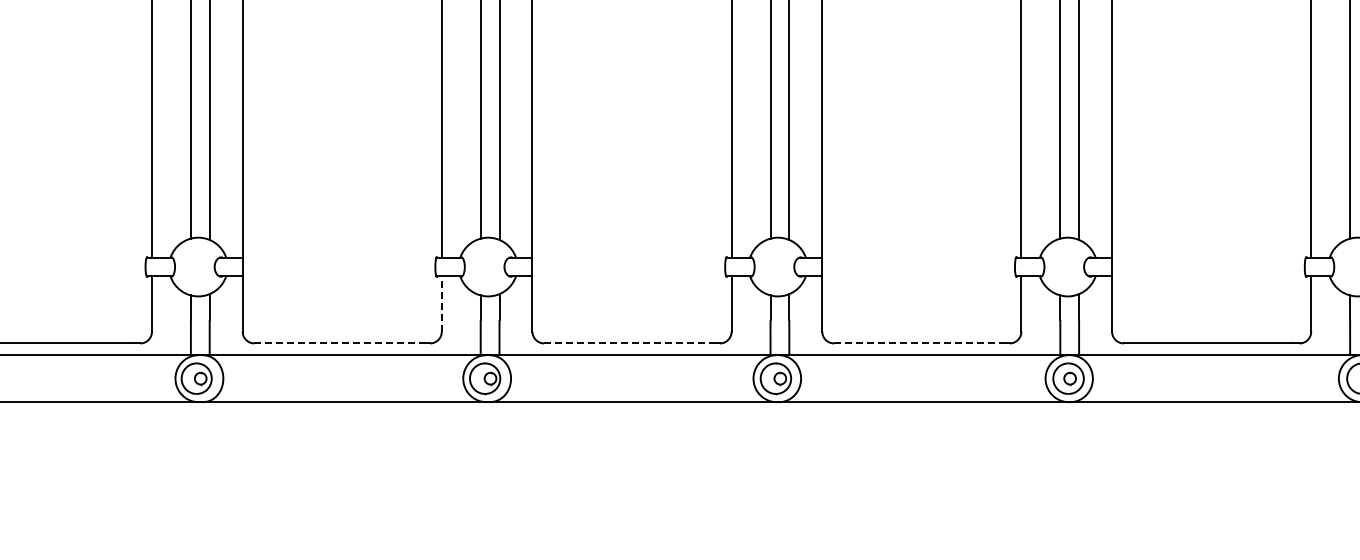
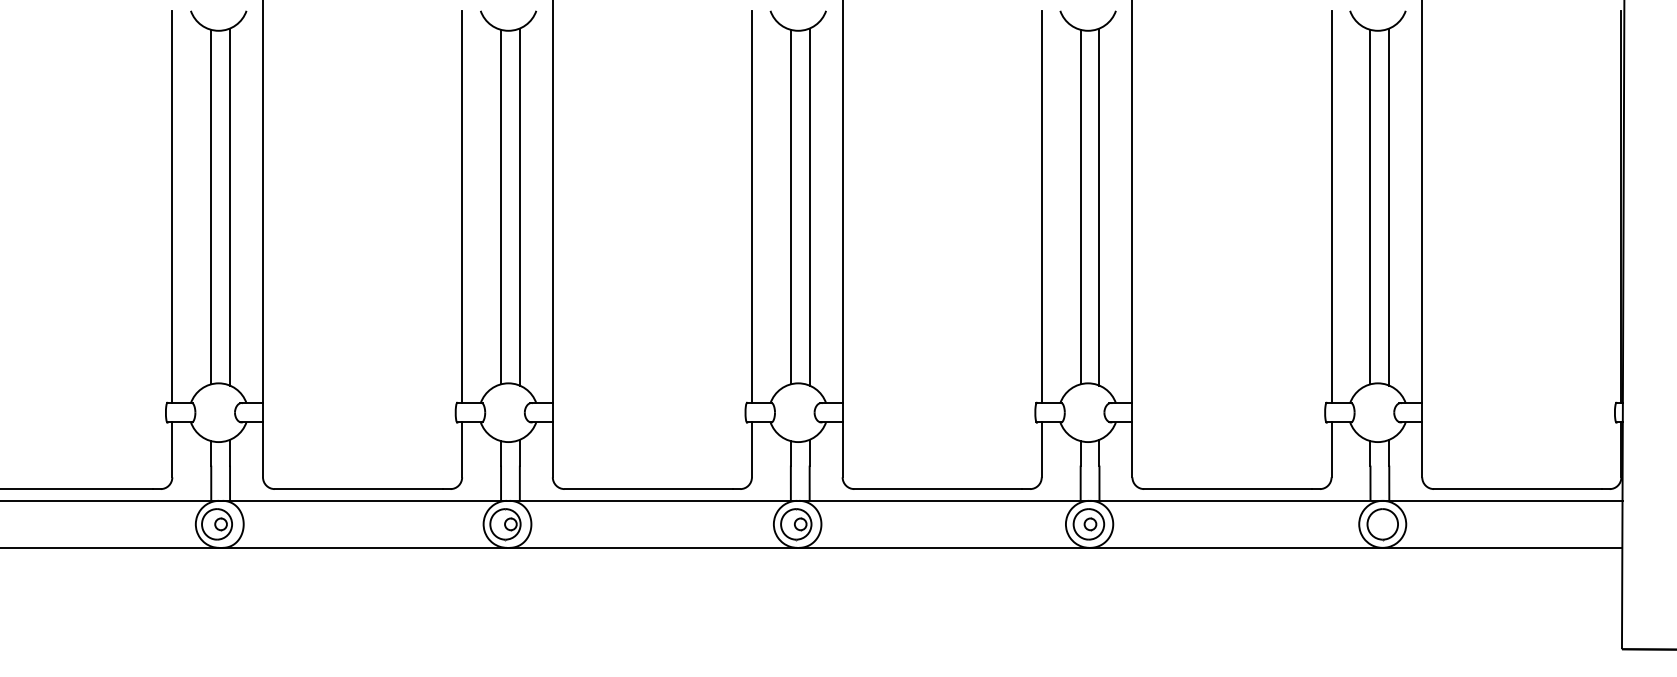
line: (442, 303) -> (462, 449), dashed -> solid
line: (339, 343) -> (359, 489), dashed -> solid
line: (629, 343) -> (649, 489), dashed -> solid
line: (918, 343) -> (938, 489), dashed -> solid

